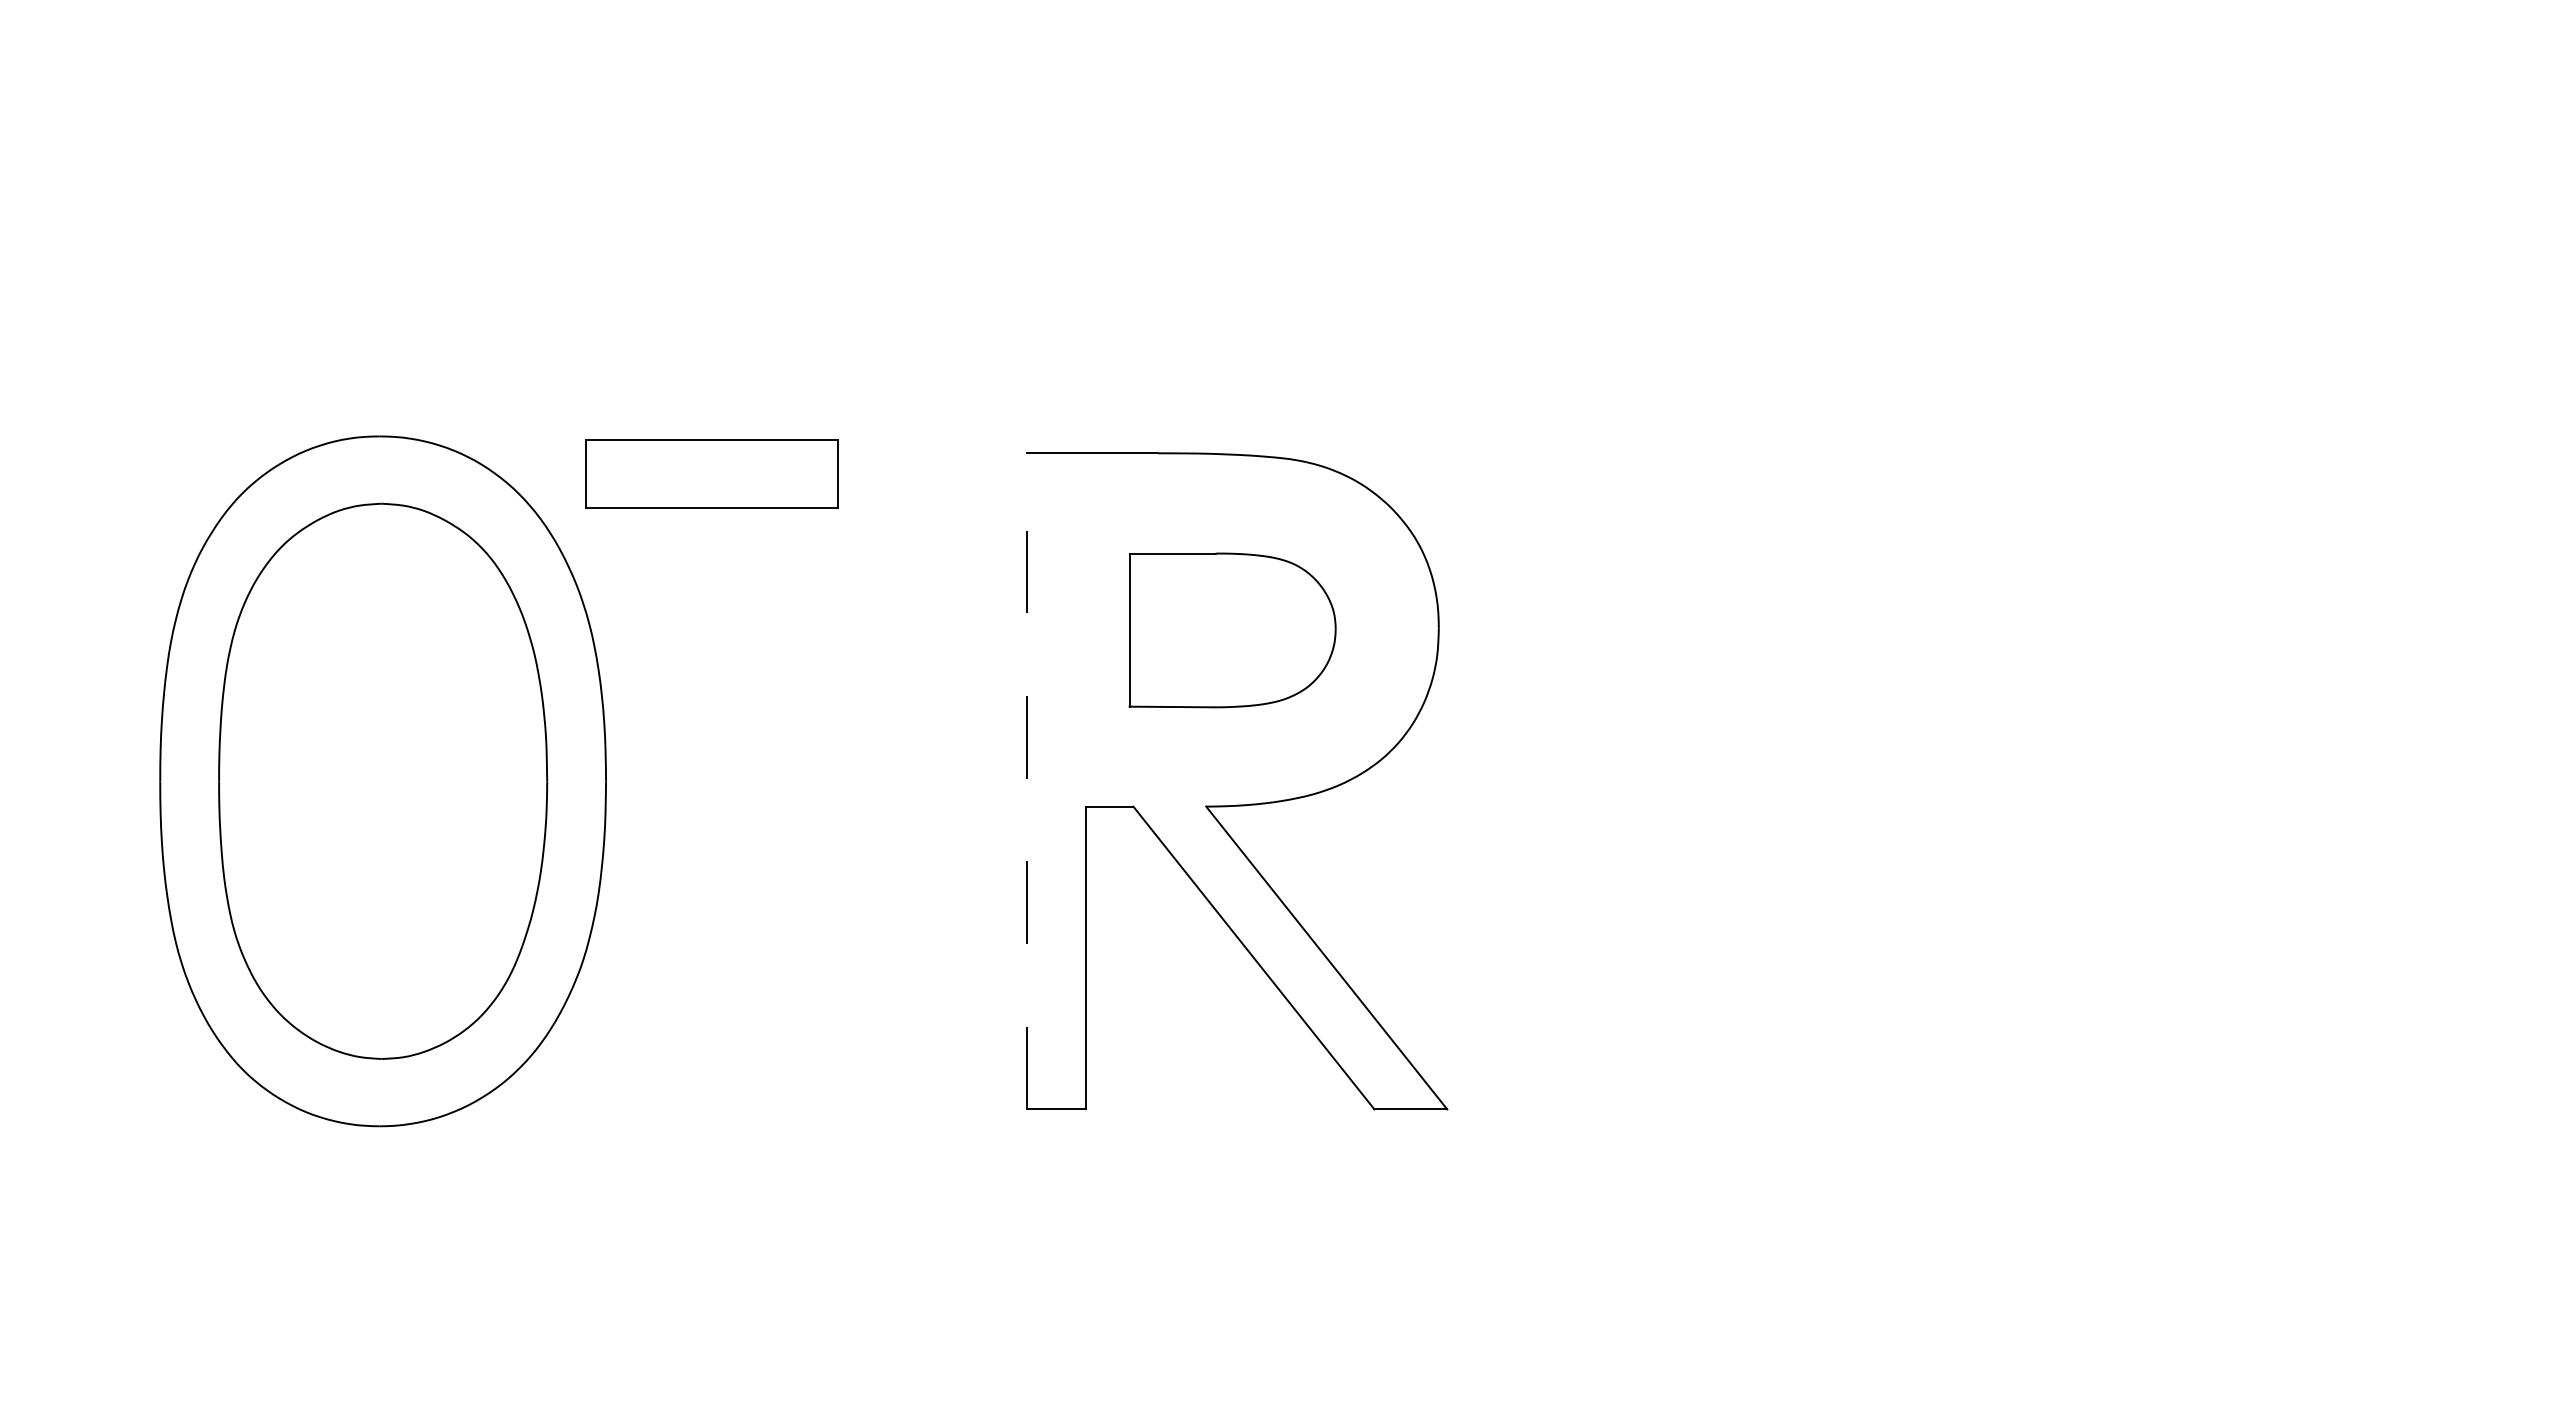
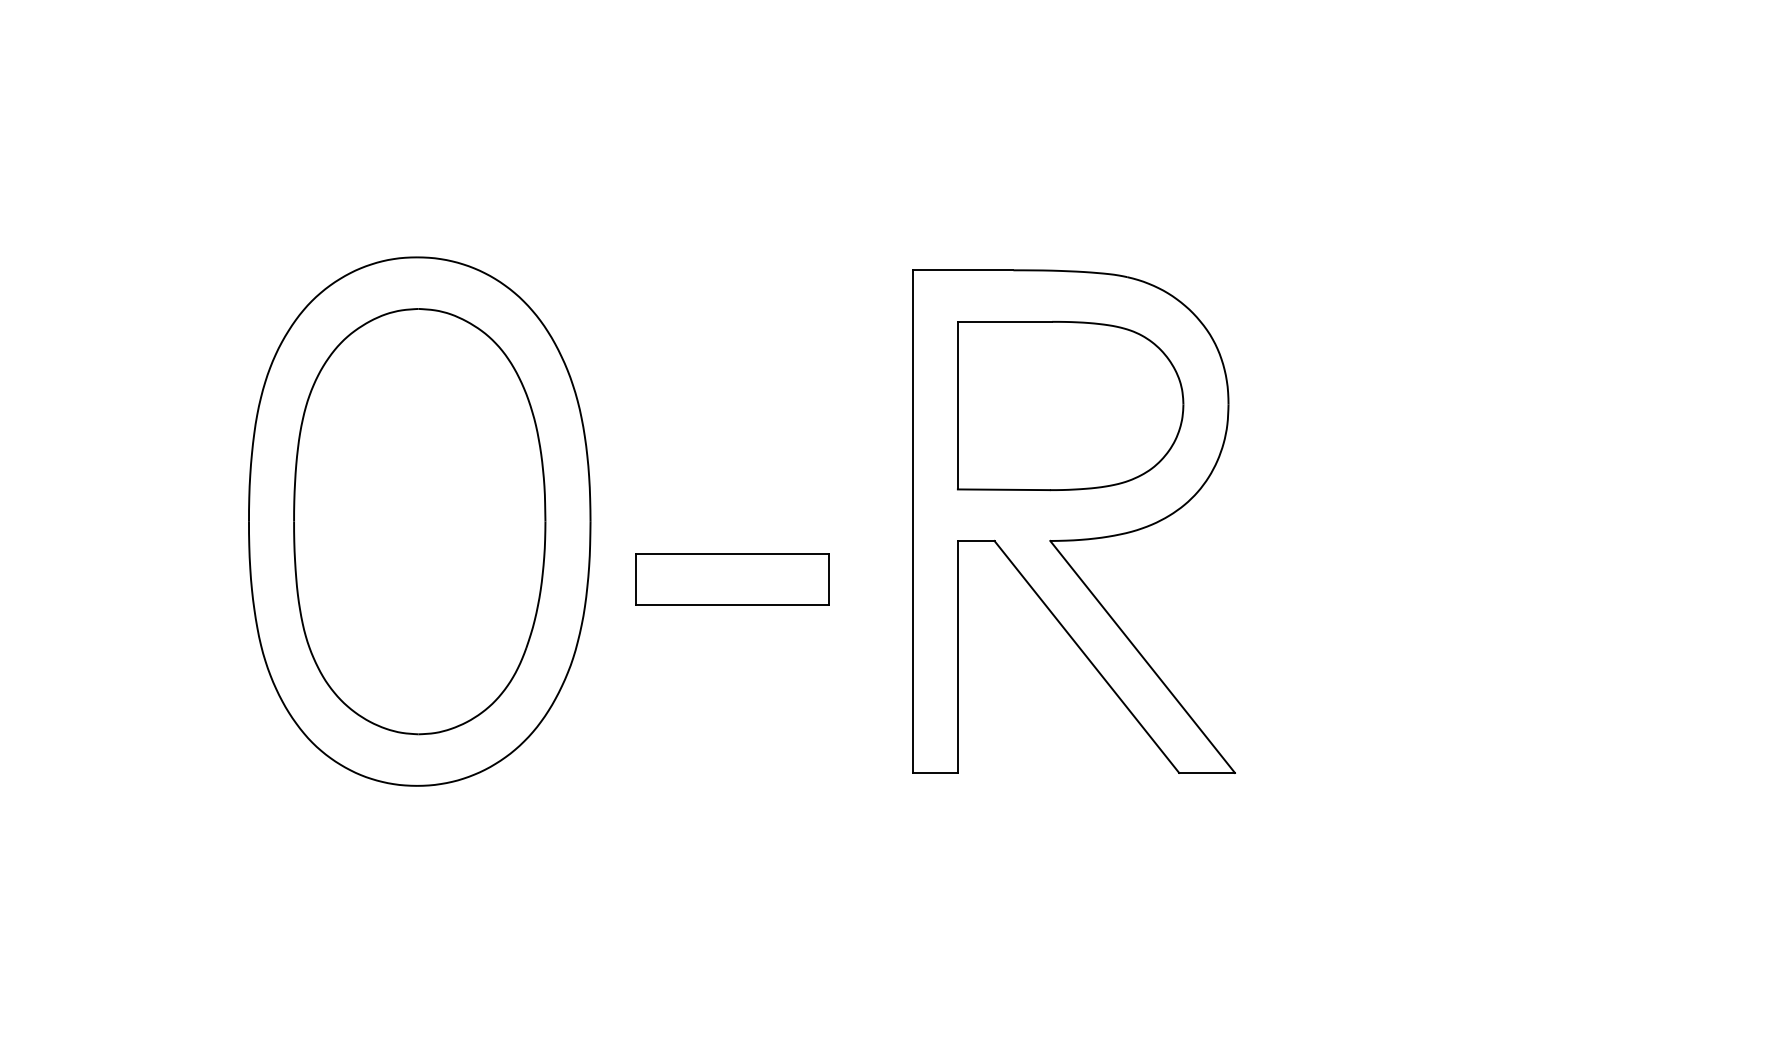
part: (711, 473) -> (731, 579), moved
part: (1232, 630) -> (1070, 406), size x1.43
line: (1026, 780) -> (912, 520), dashed -> solid

